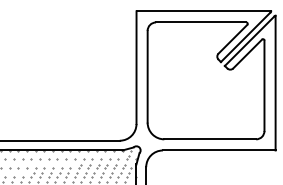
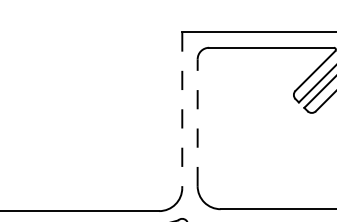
line: (136, 68) -> (182, 111), solid -> dashed
line: (147, 76) -> (197, 122), solid -> dashed

